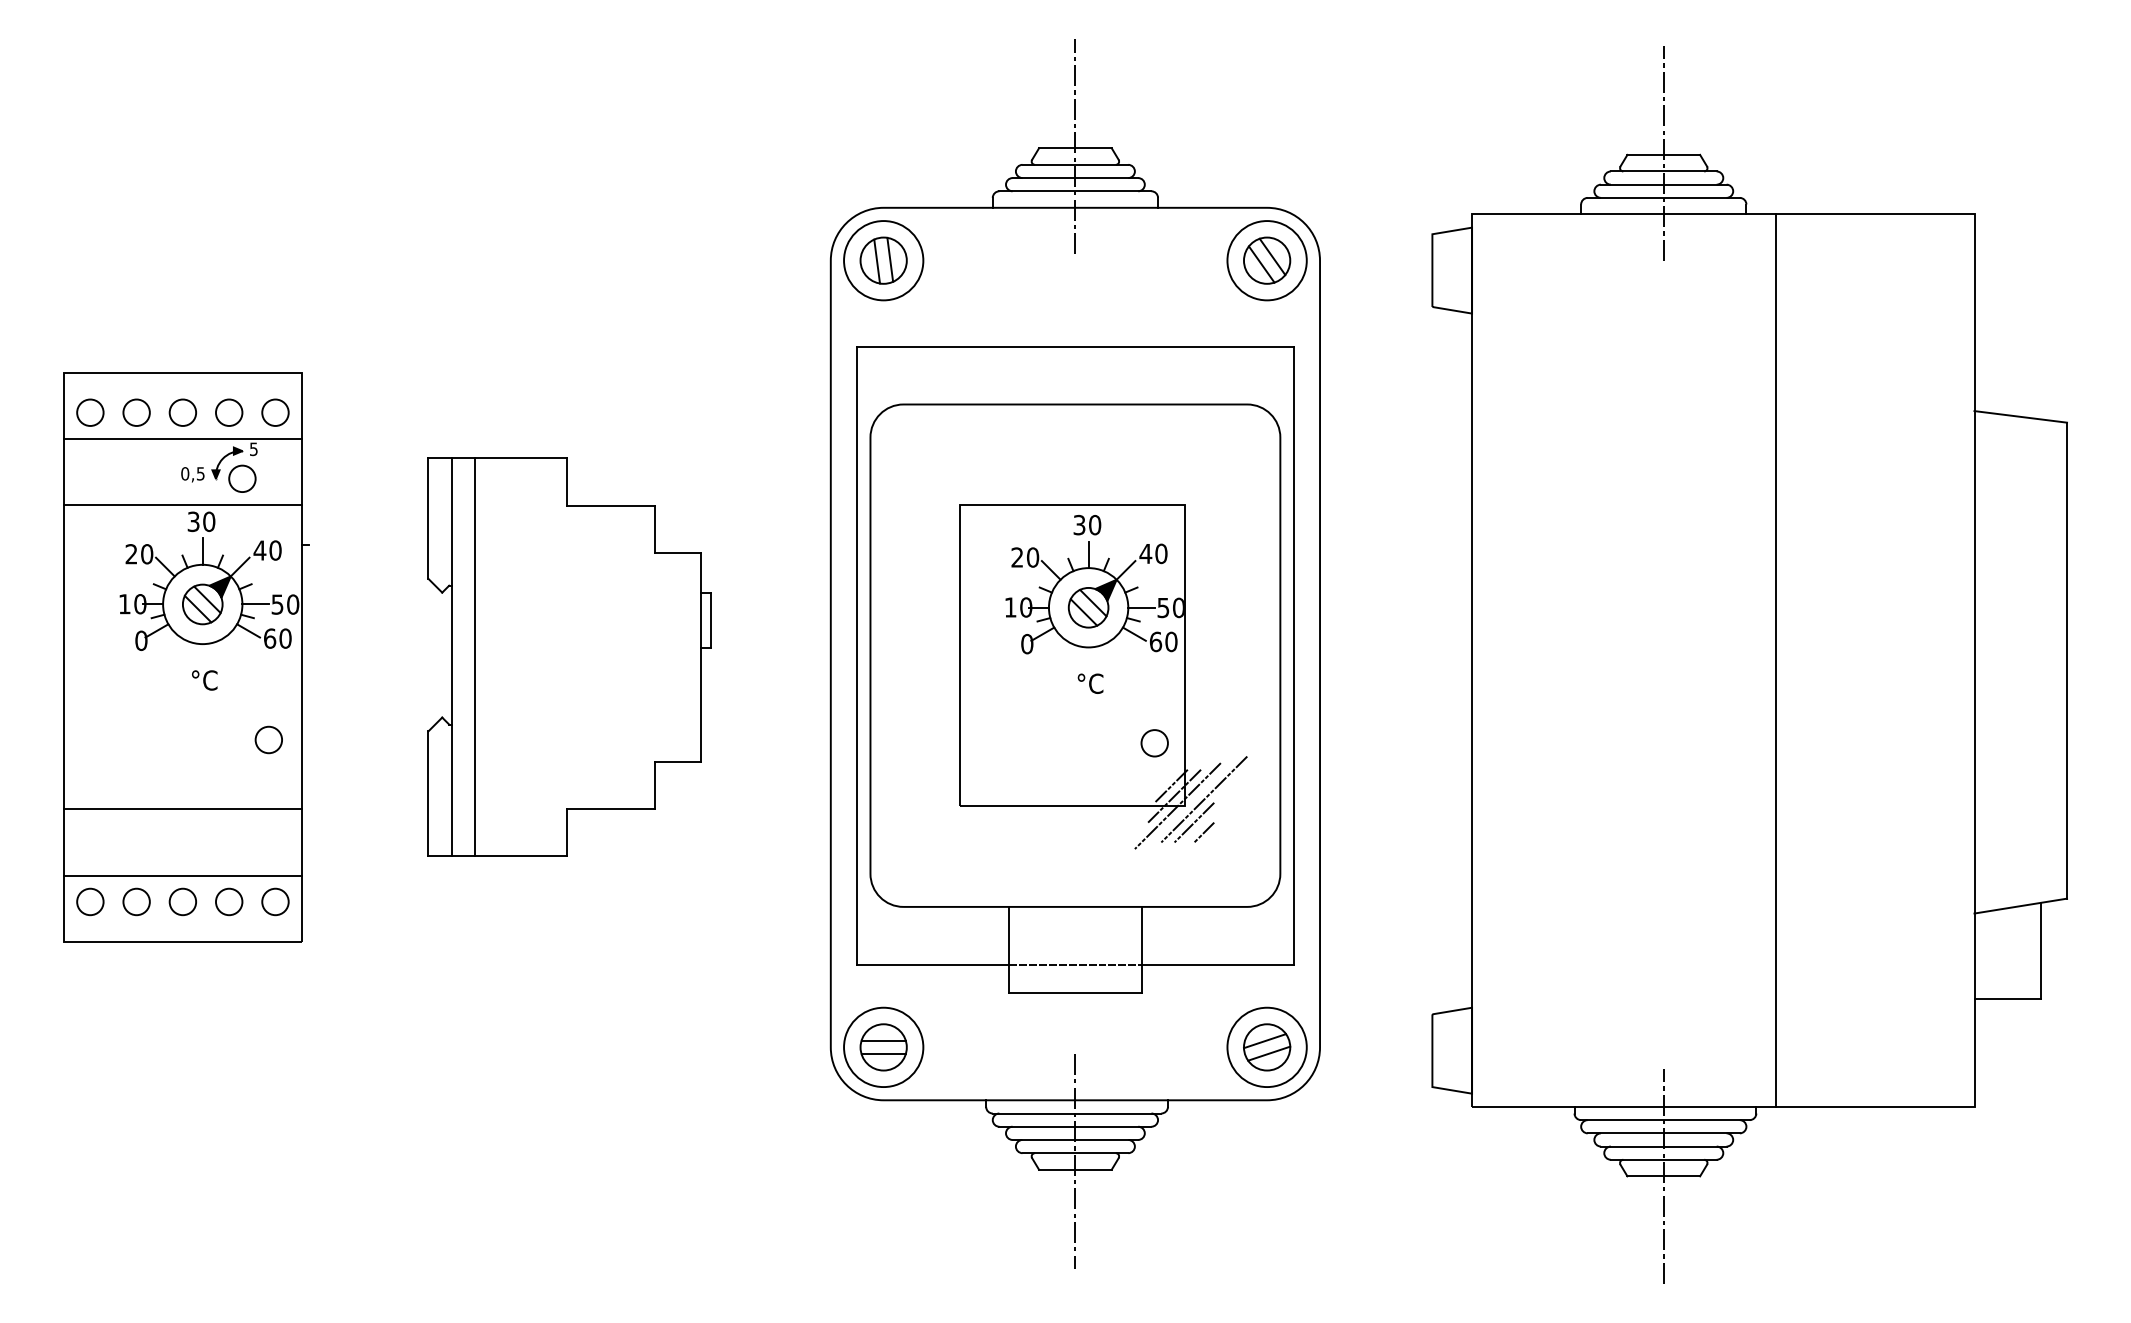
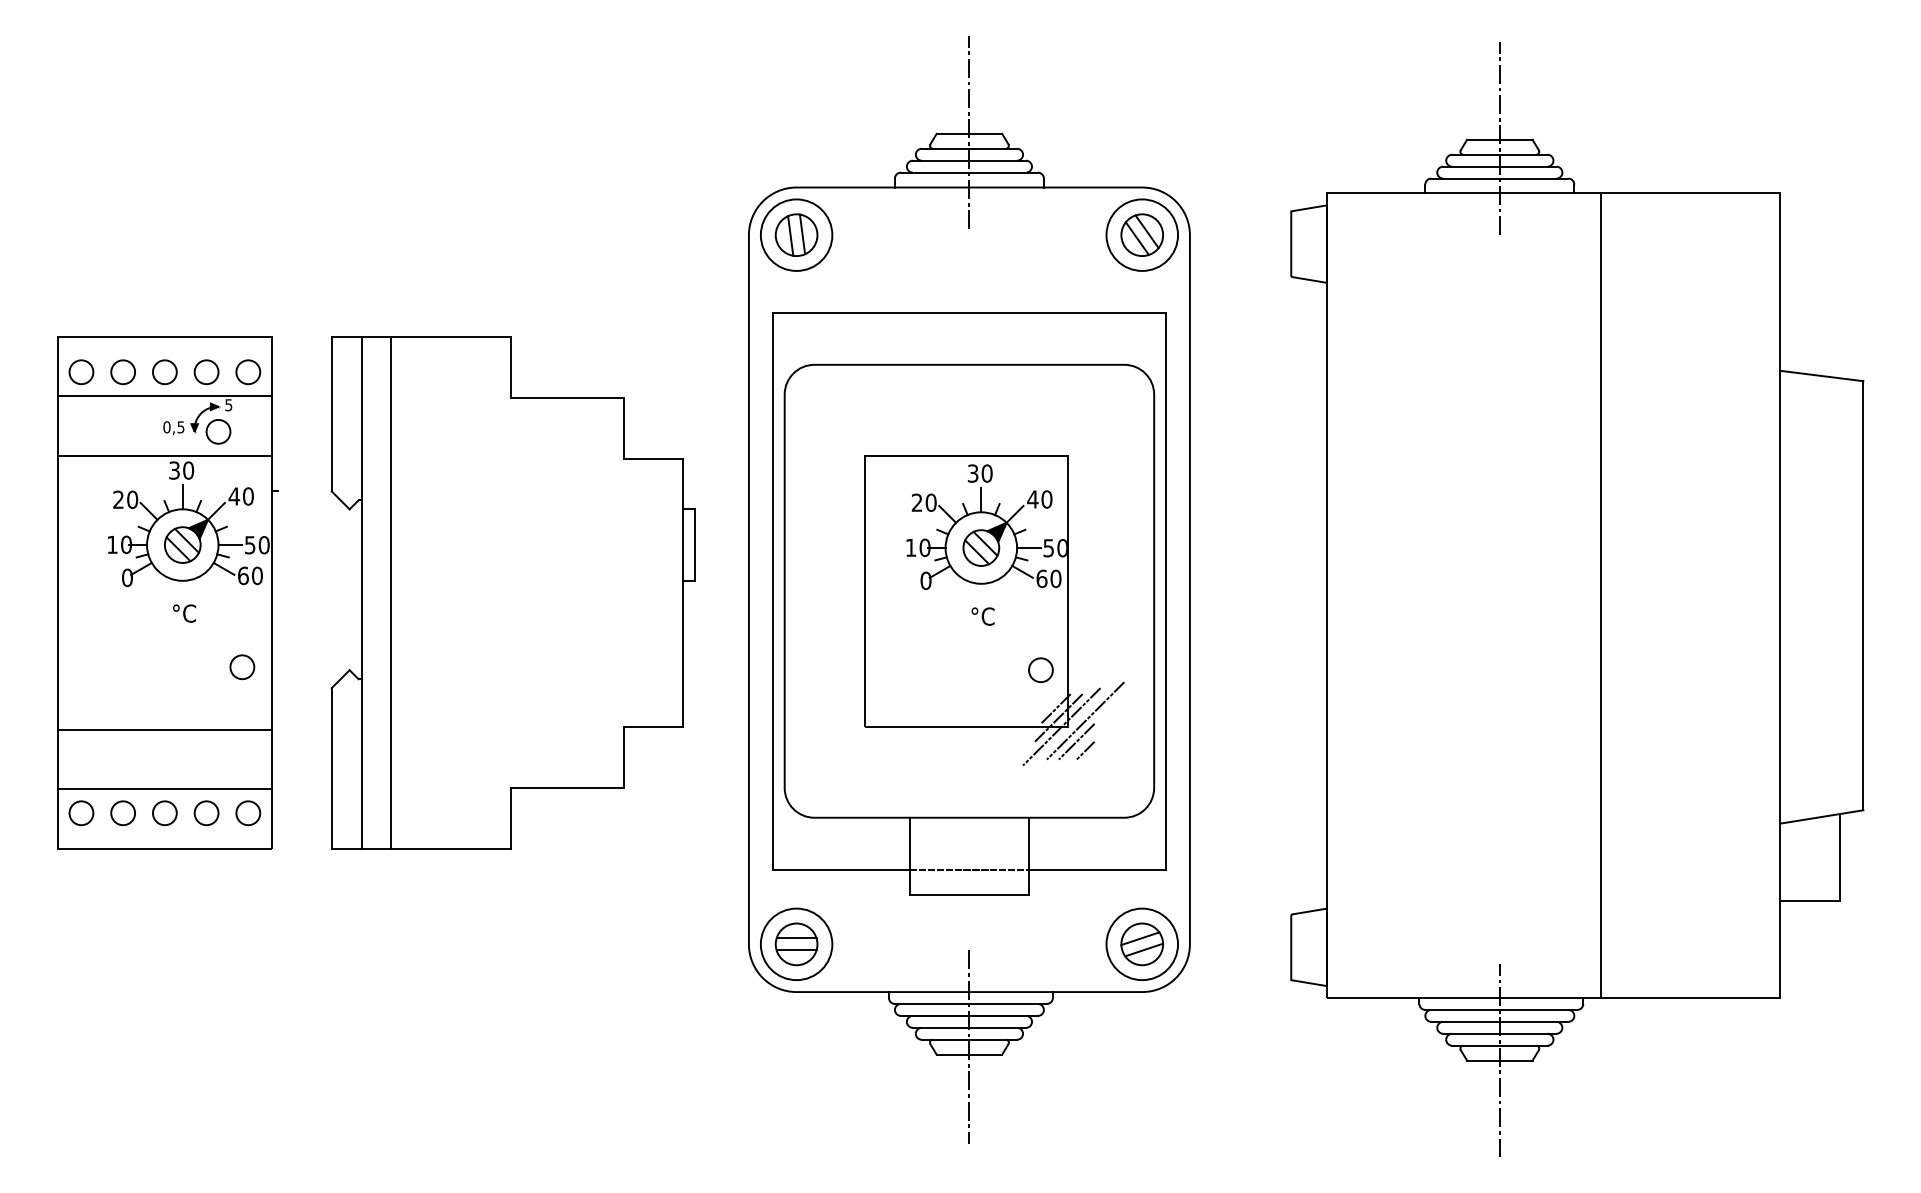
part: (568, 657) -> (512, 592), size x1.43

